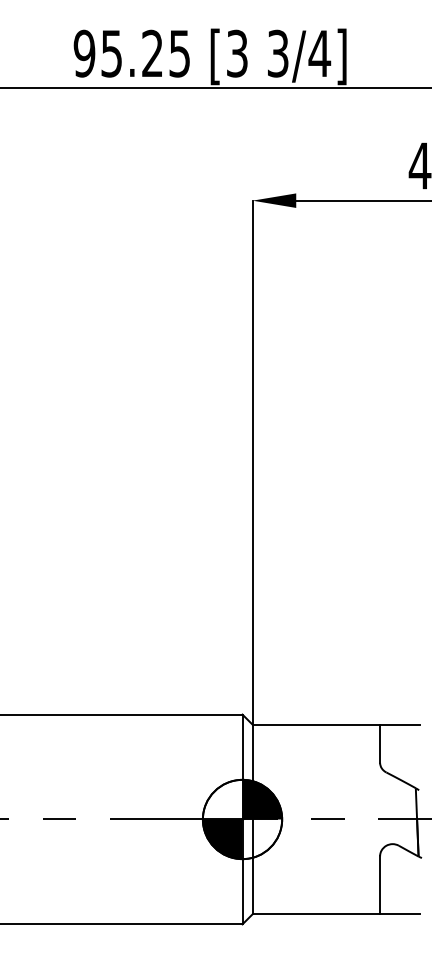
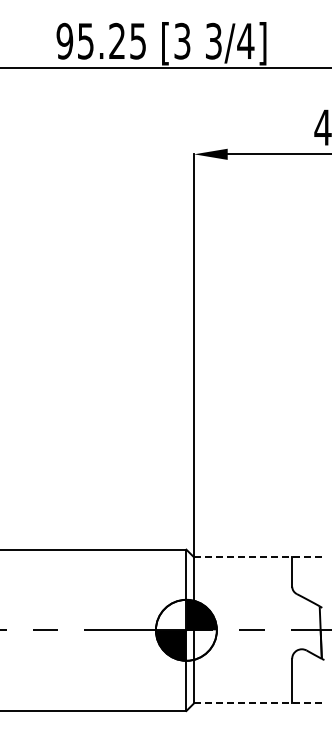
line: (336, 724) -> (258, 557), solid -> dashed
line: (336, 914) -> (258, 703), solid -> dashed

